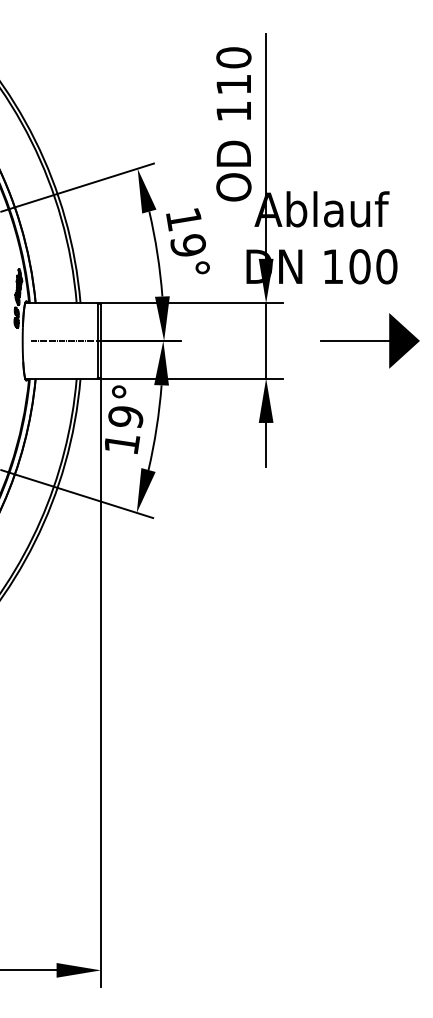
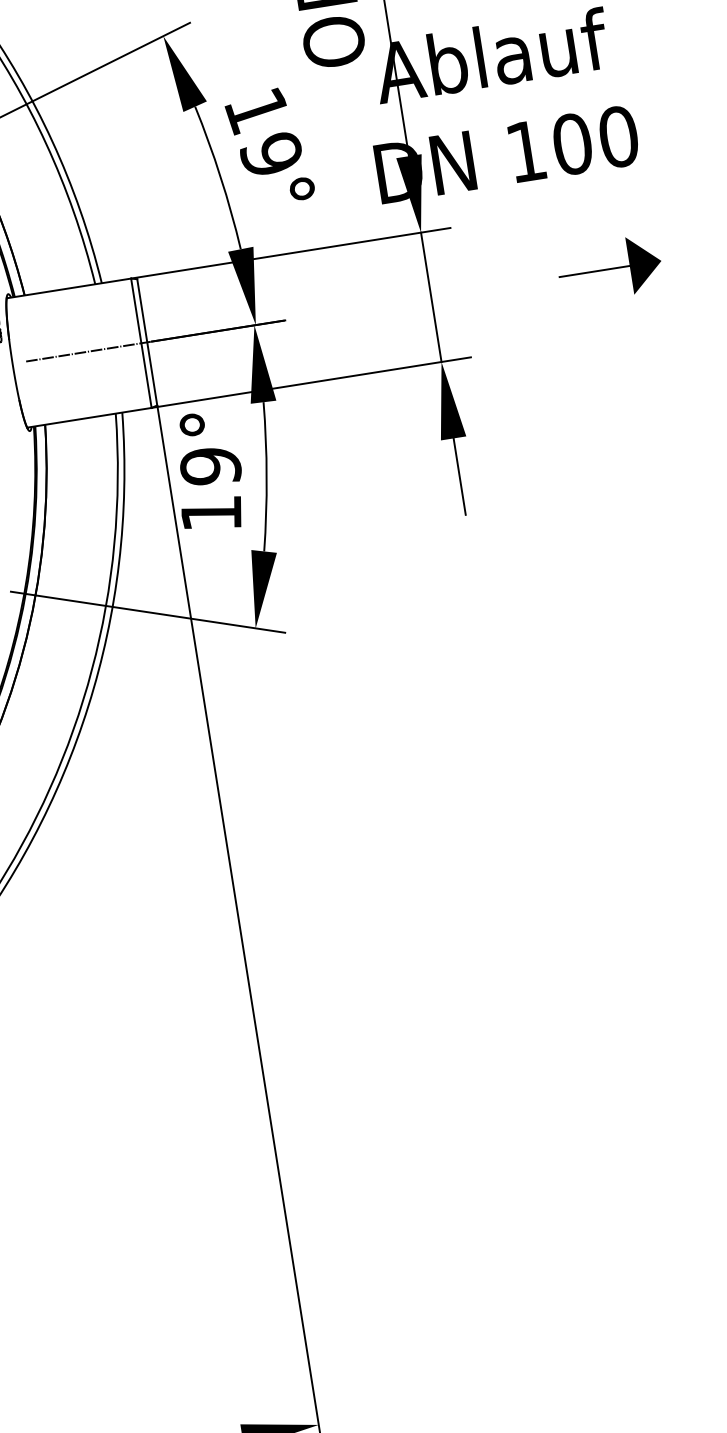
part: (369, 340) -> (608, 268), size x0.6

